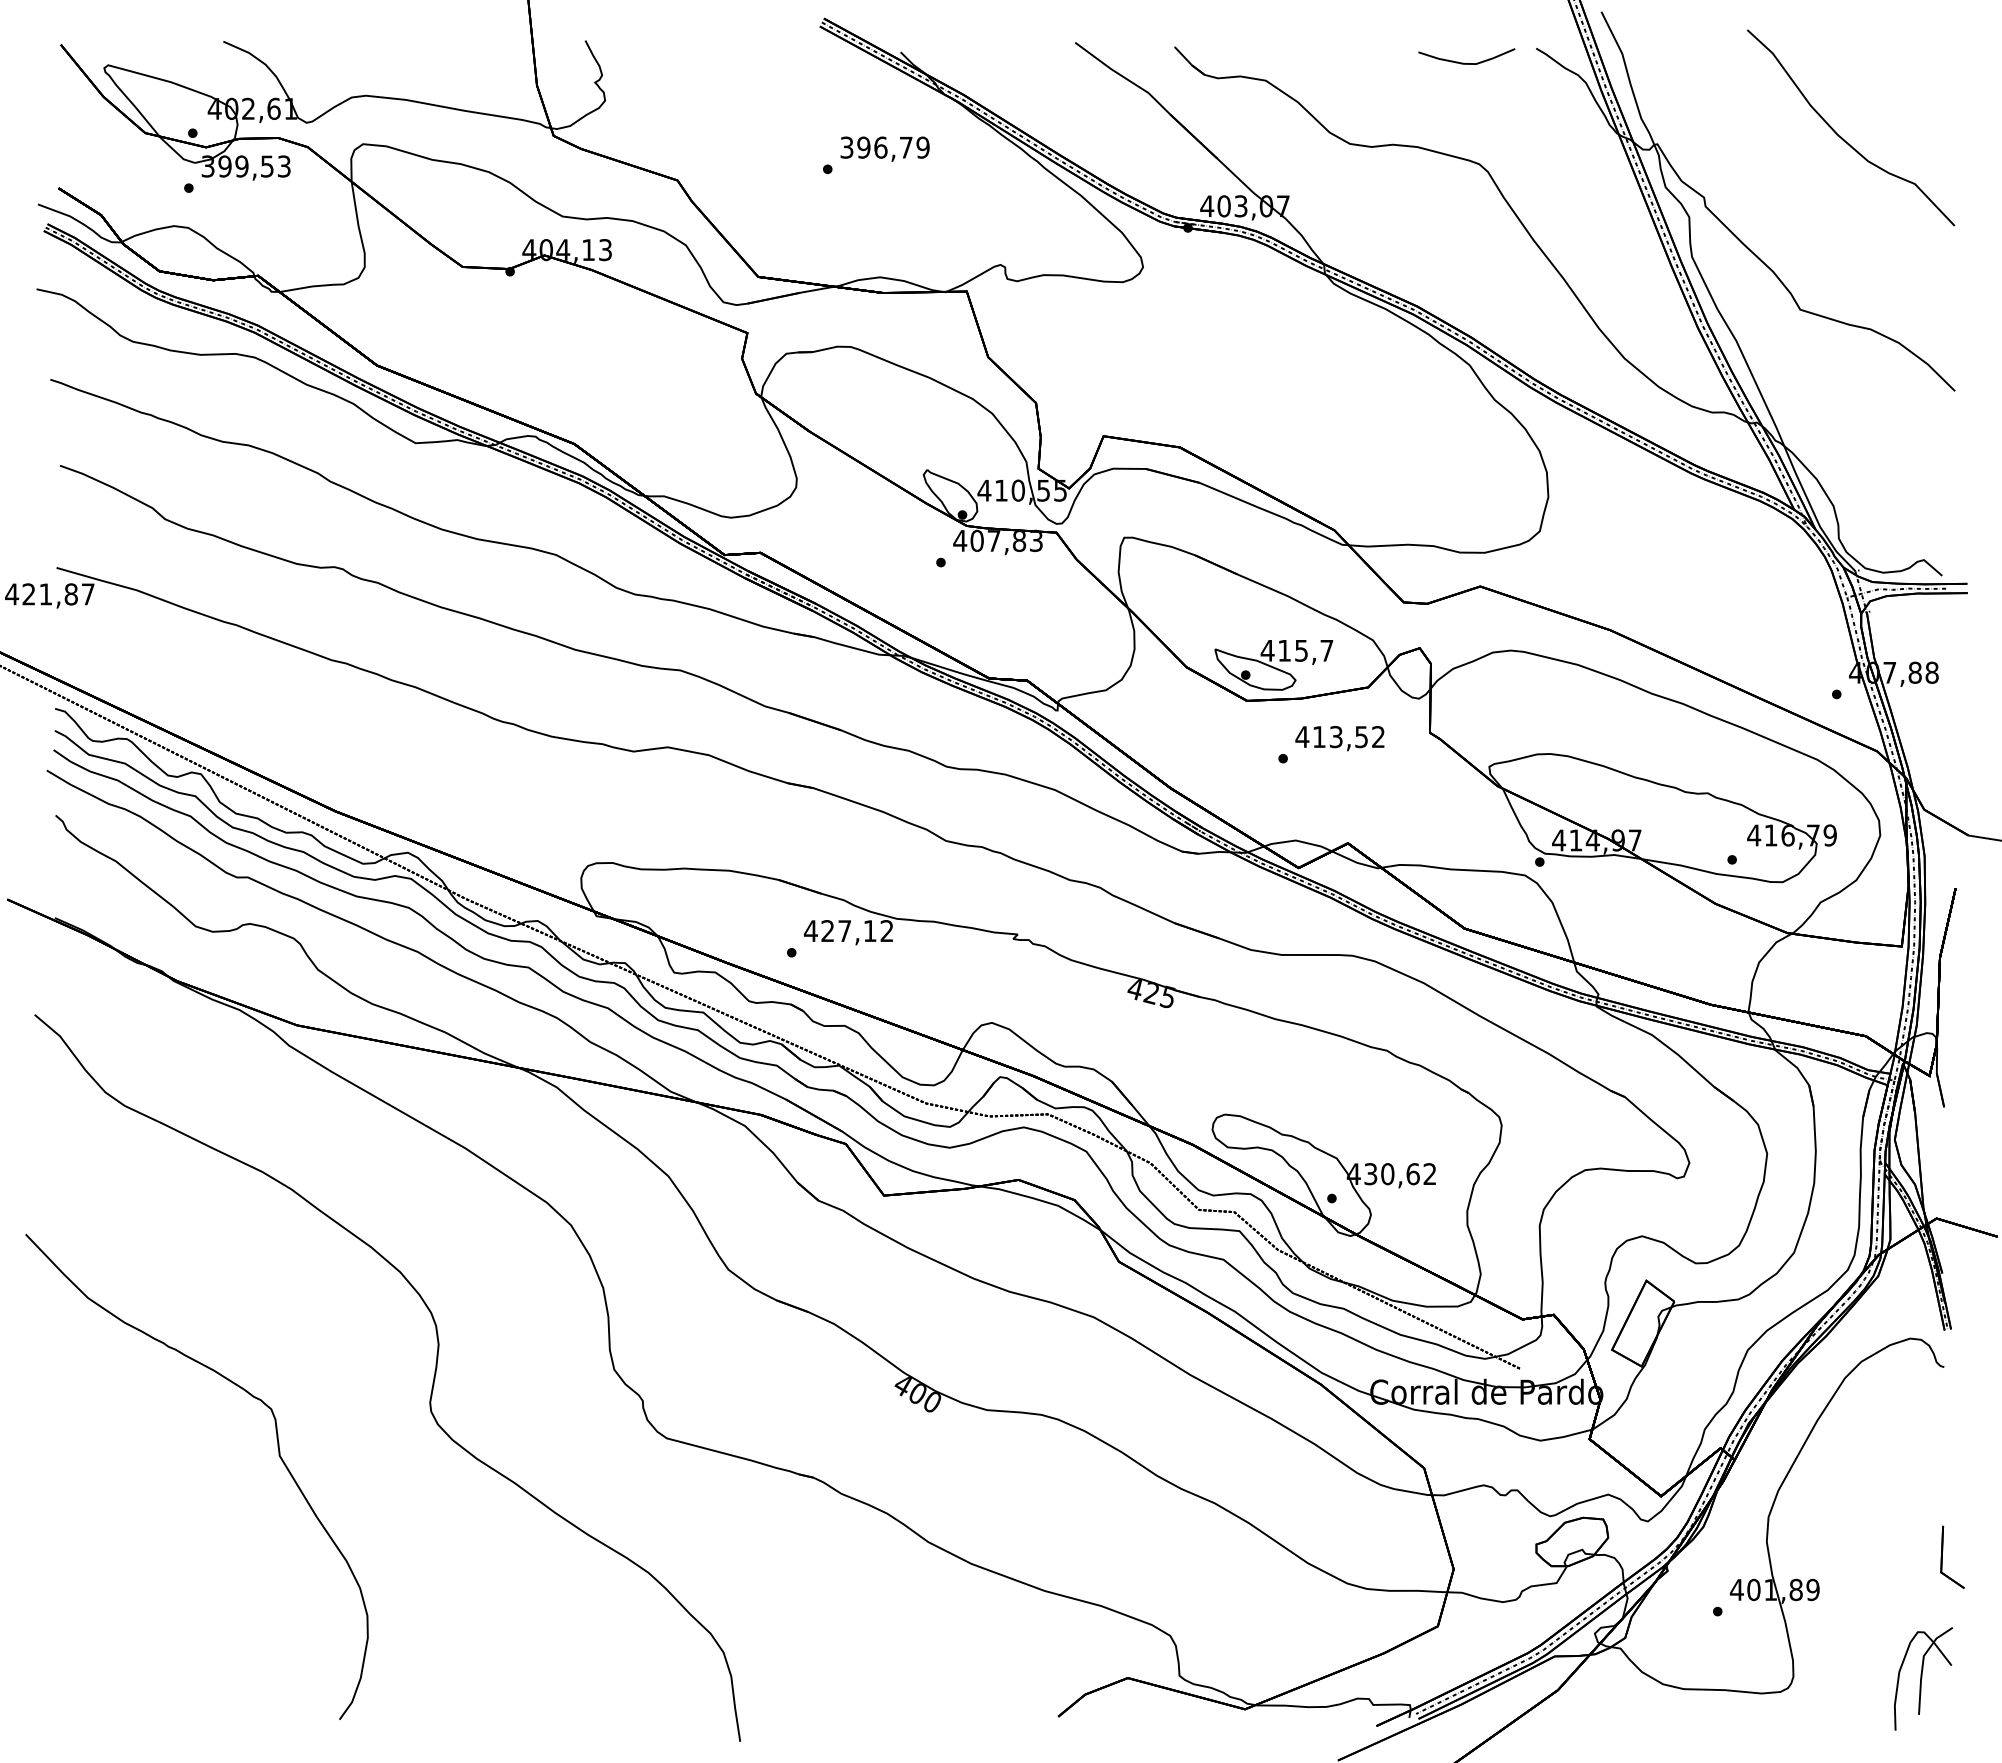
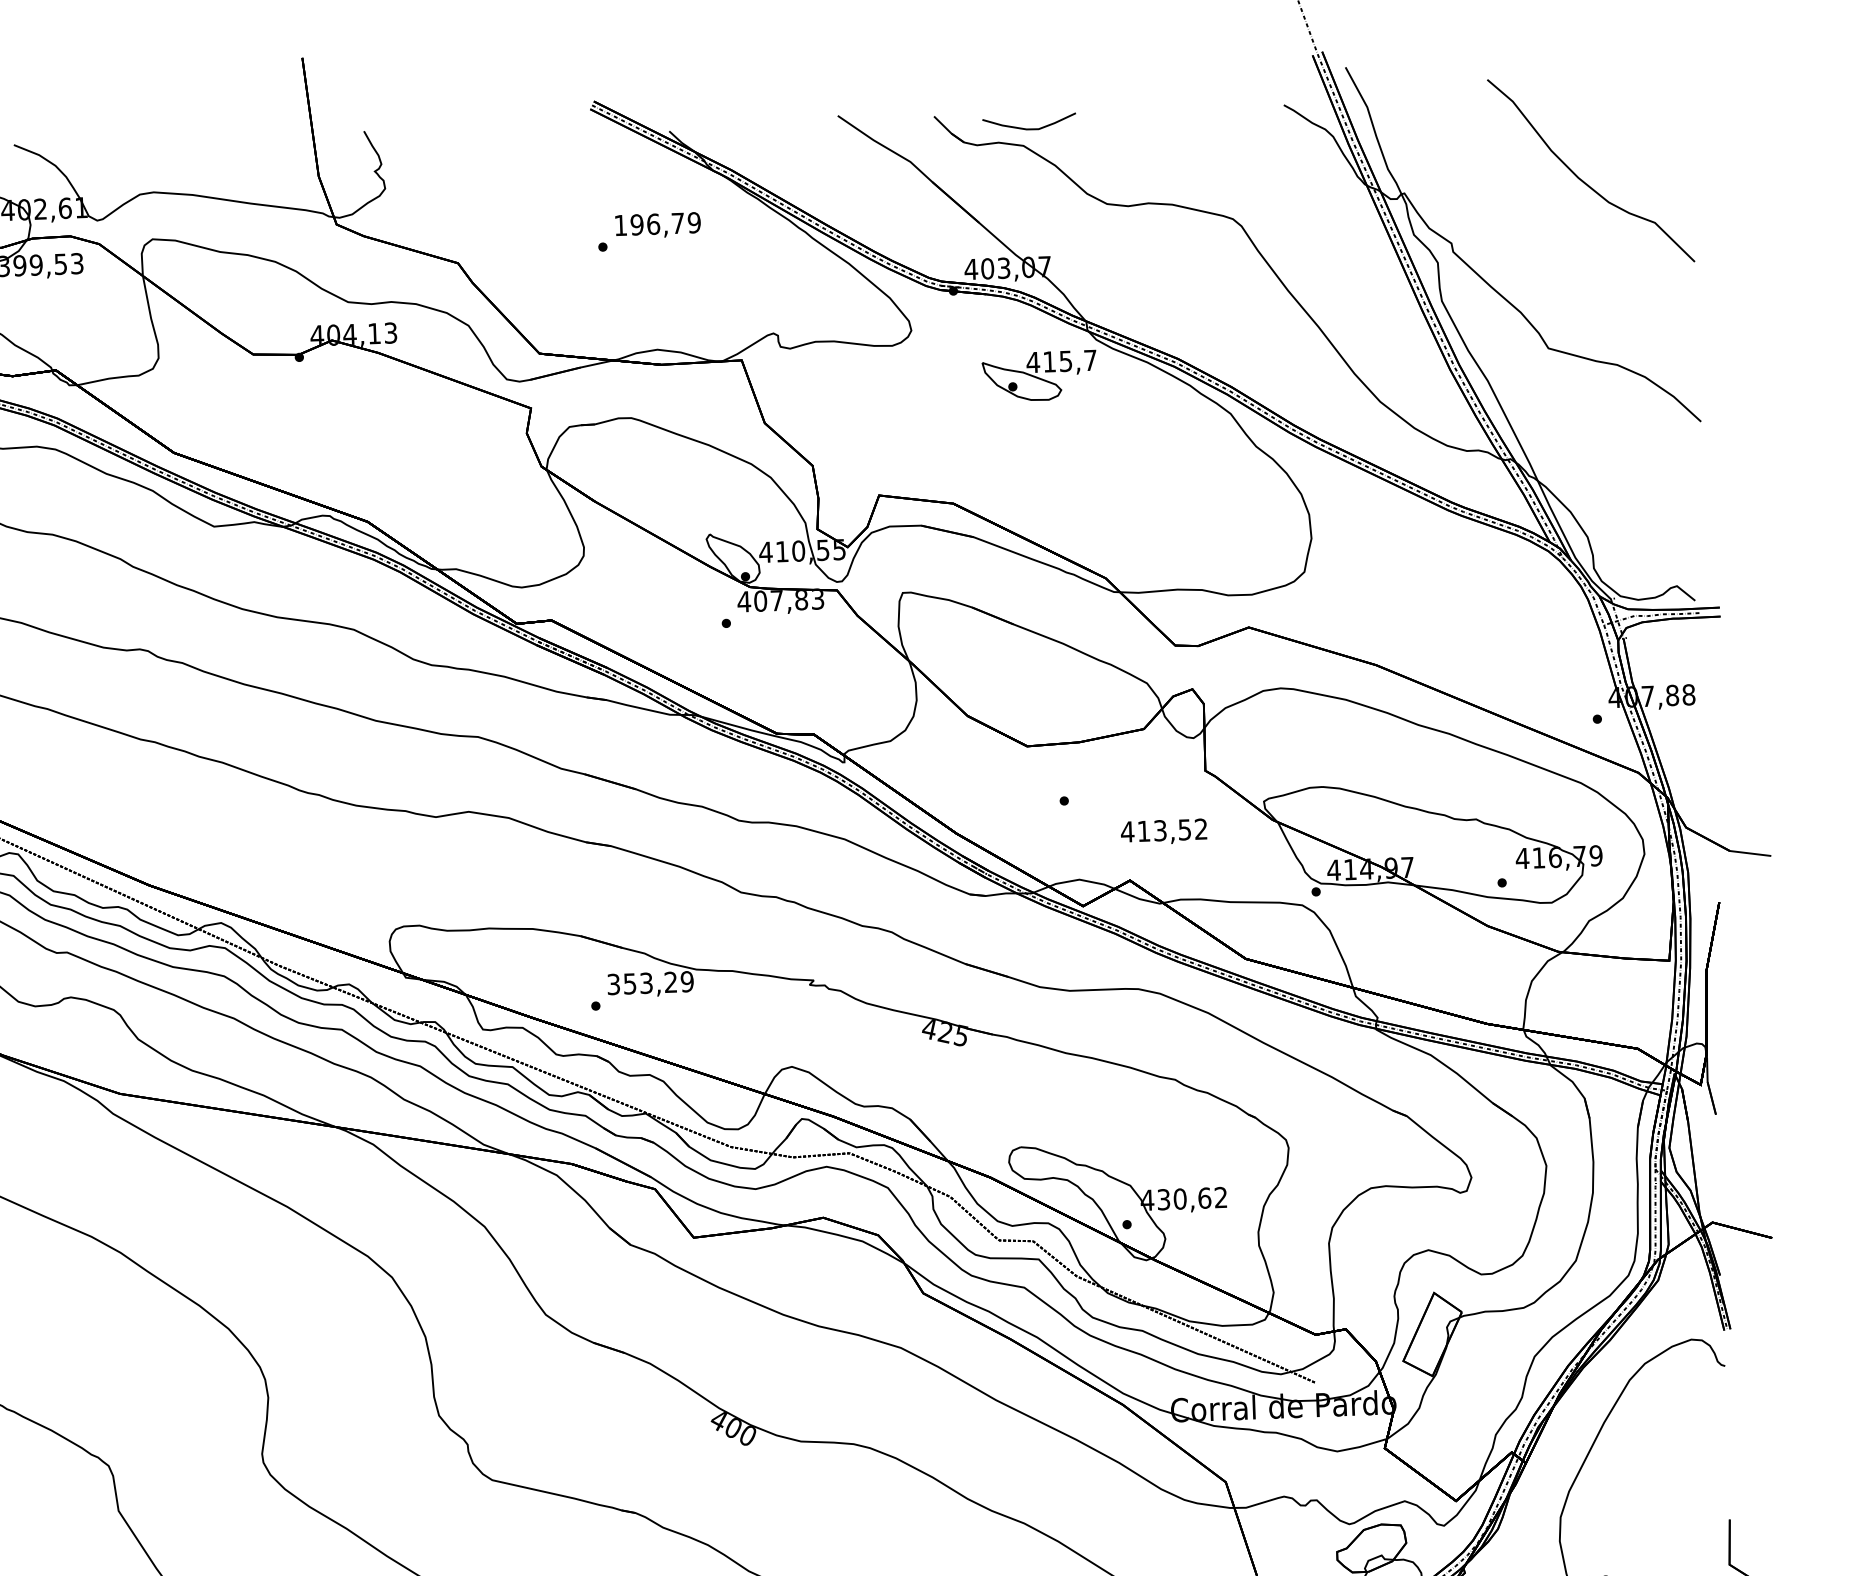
curve: (1463, 62) -> (1026, 128), moved
text: (846, 147) -> (620, 225), 396,79 -> 196,79
part: (1273, 665) -> (1039, 376), moved
text: (1339, 738) -> (1163, 832), moved
text: (848, 931) -> (650, 983), 427,12 -> 353,29

